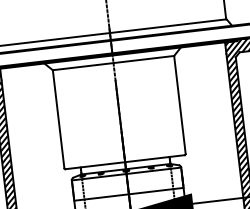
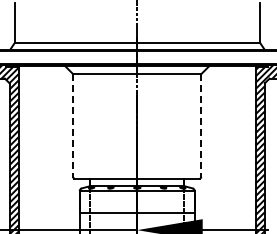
line: (180, 105) -> (201, 126), solid -> dashed
line: (58, 119) -> (73, 126), solid -> dashed

